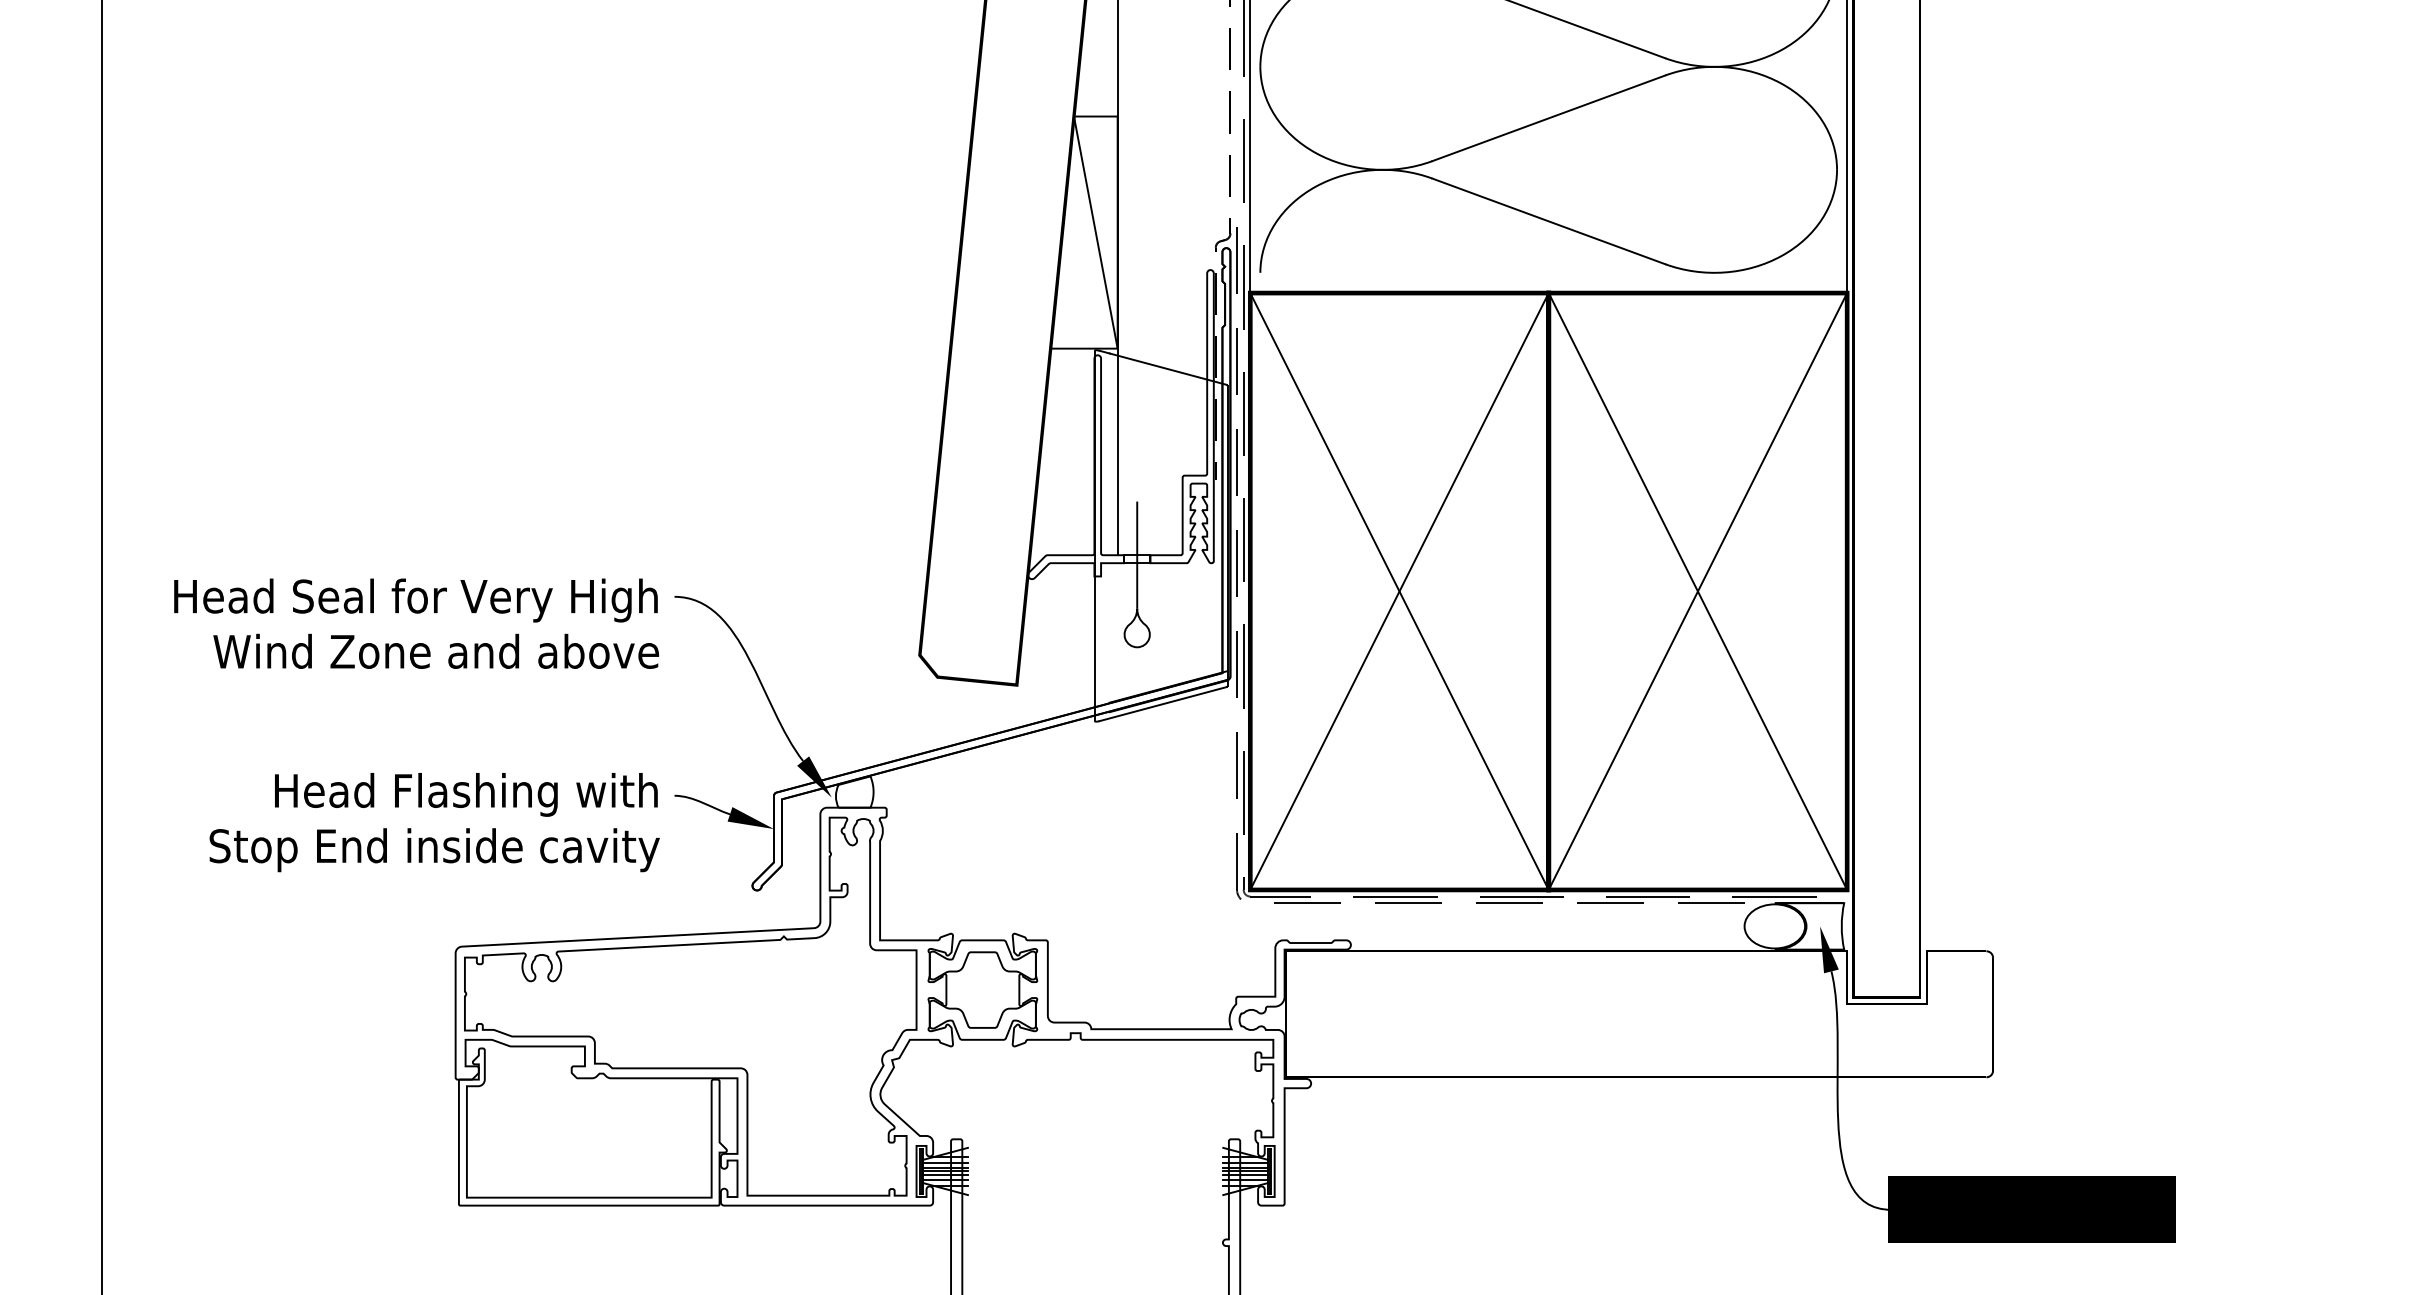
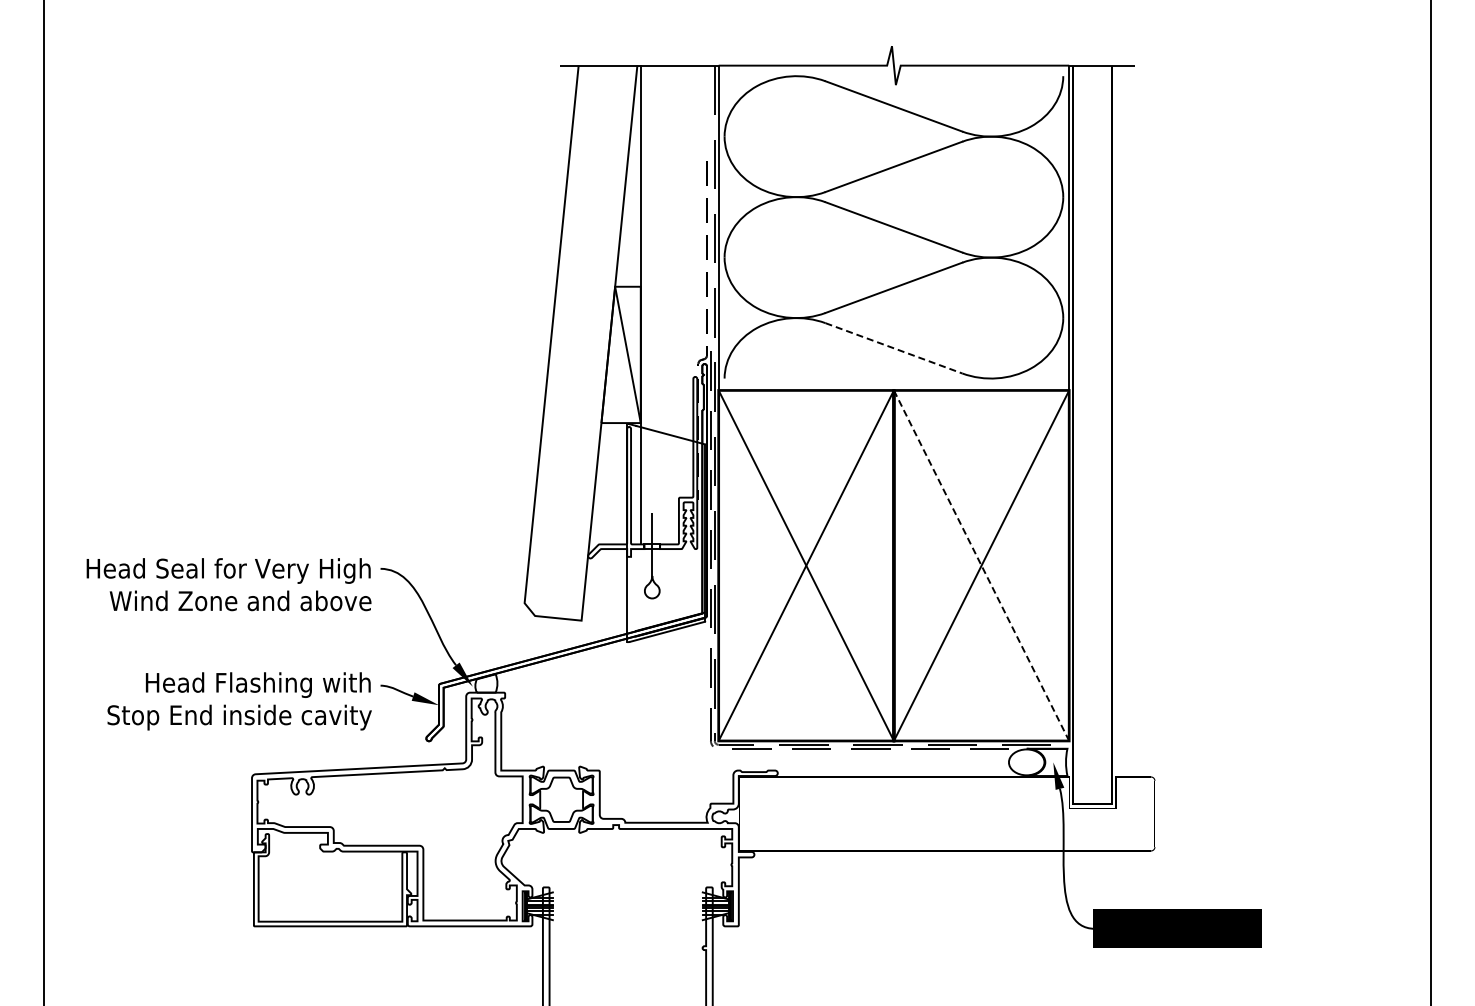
line: (1547, 221) -> (893, 348), solid -> dashed
line: (1697, 591) -> (981, 565), solid -> dashed

